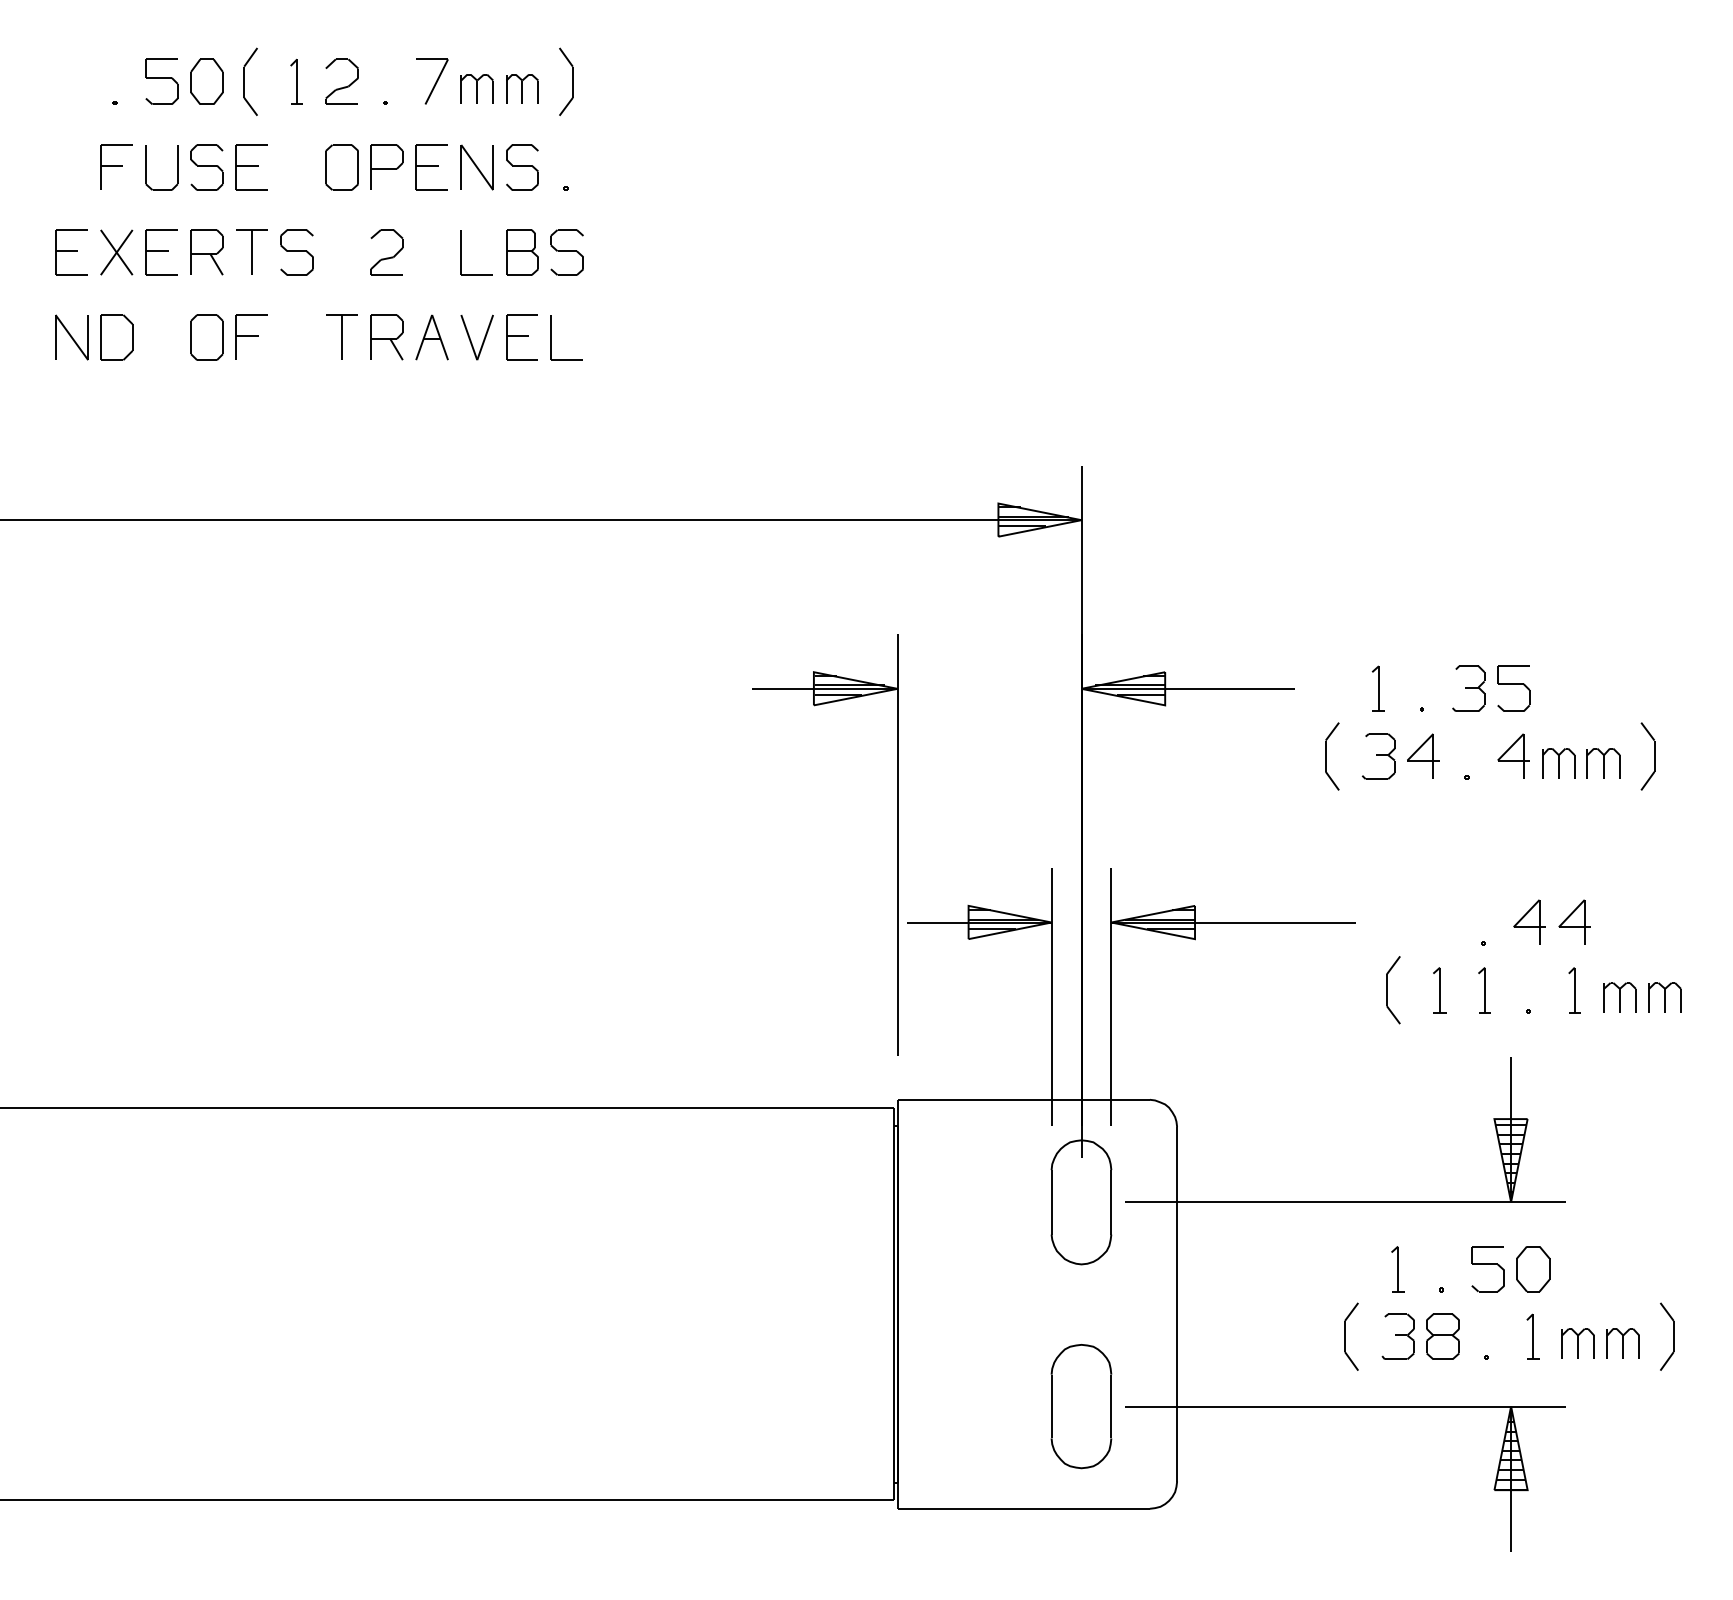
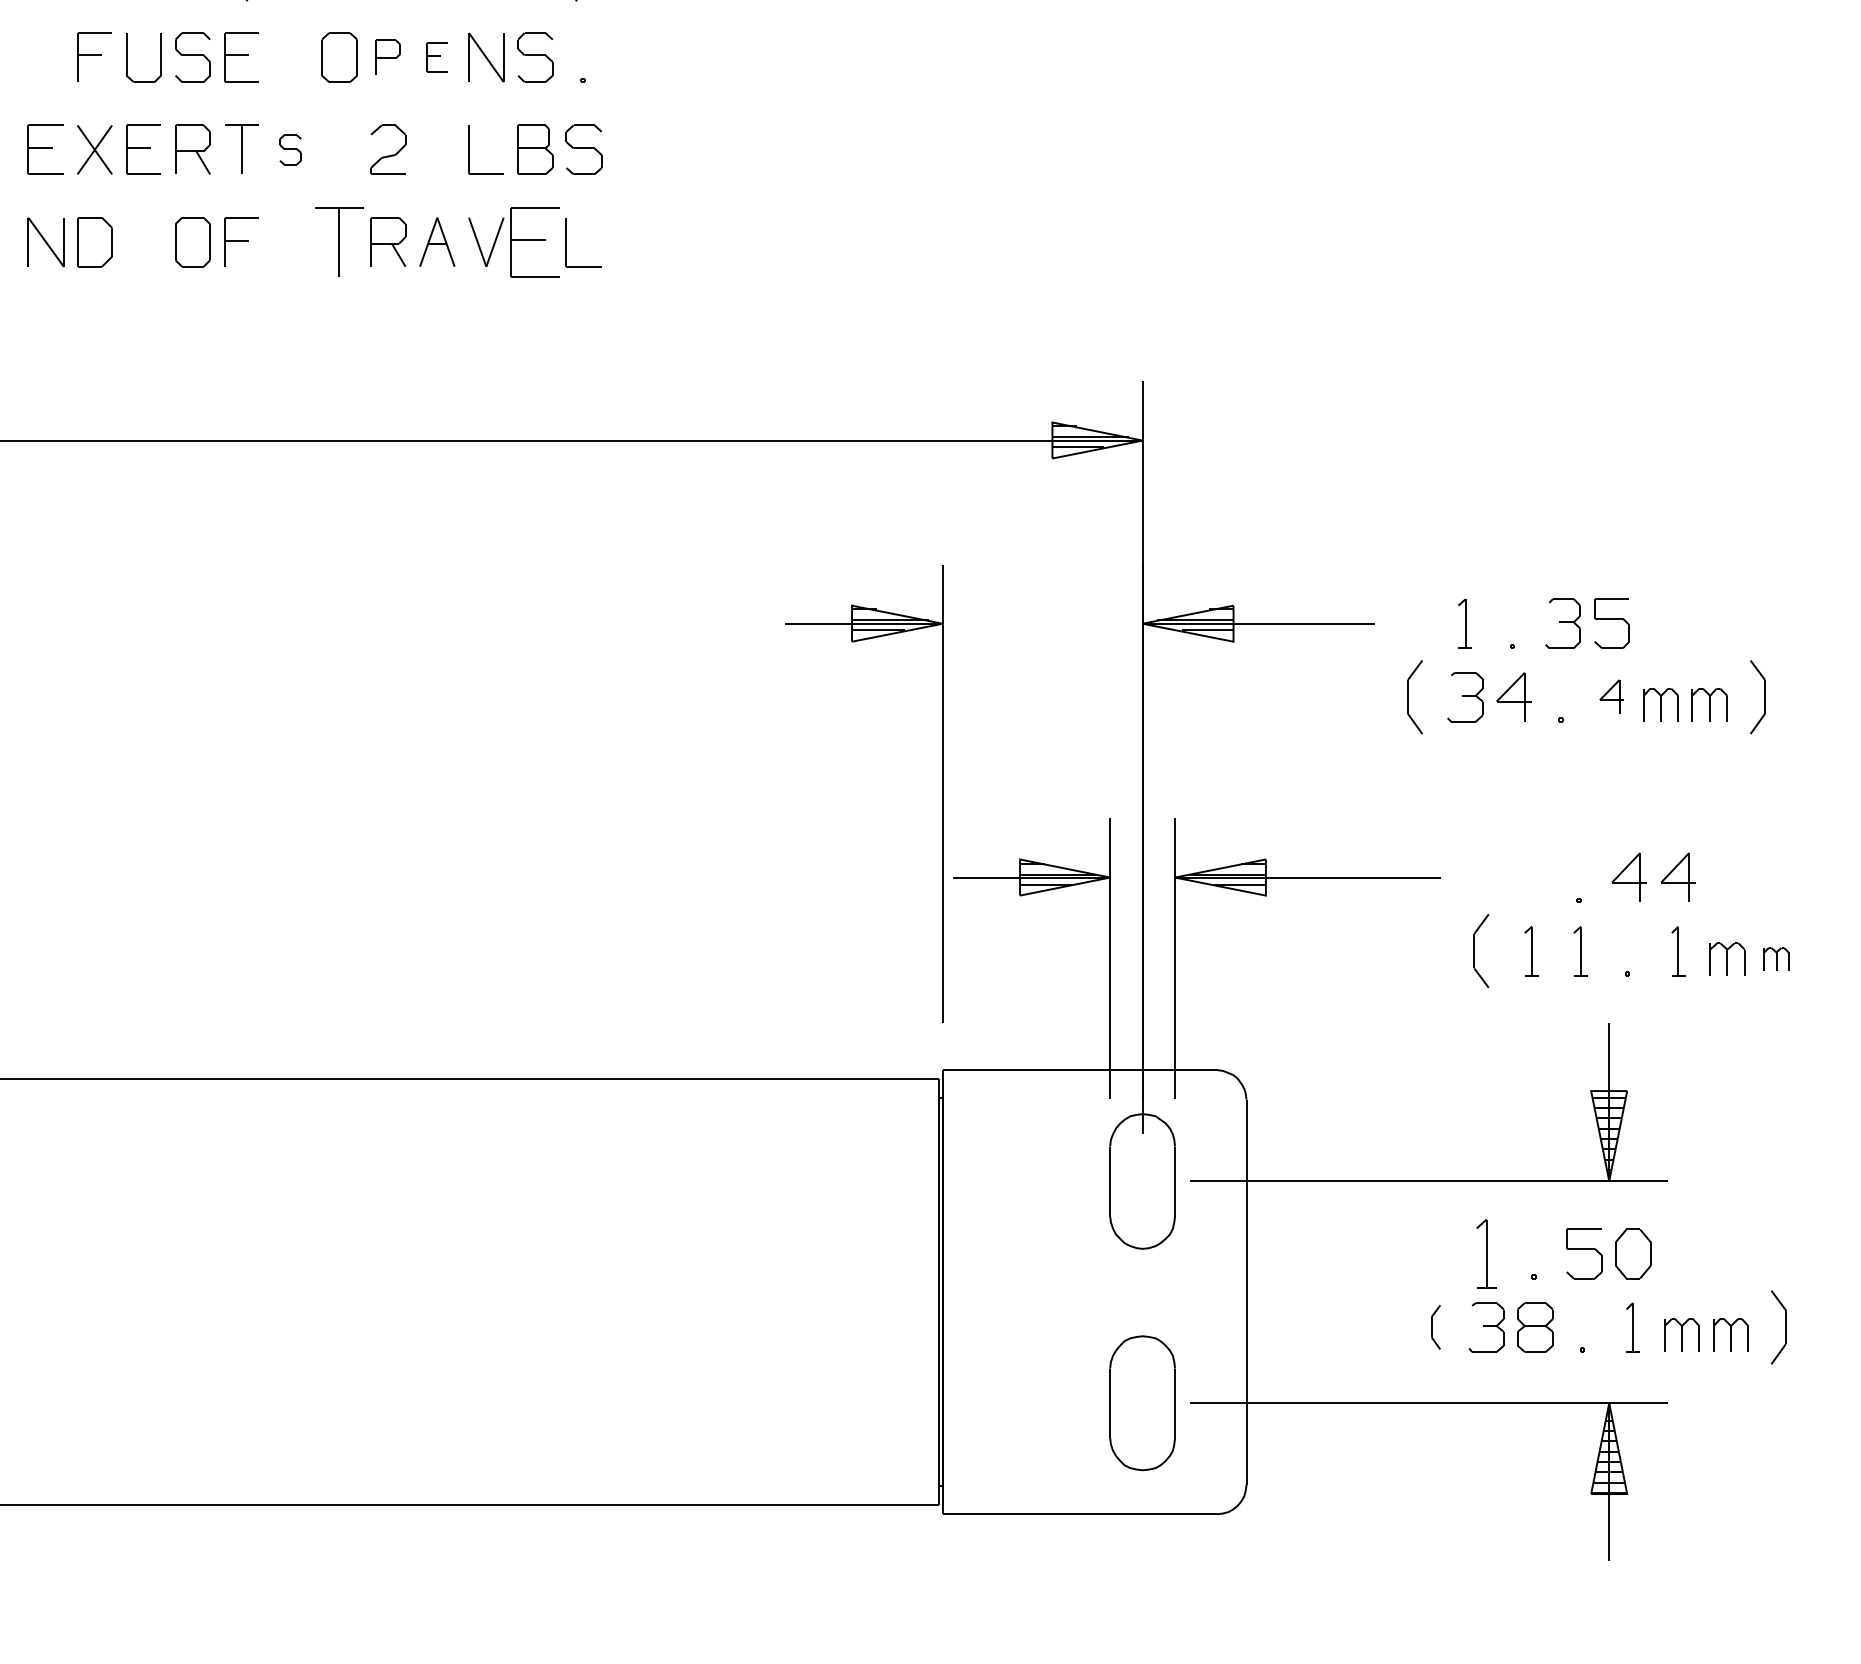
part: (386, 166) -> (387, 56), size x0.7
part: (431, 167) -> (436, 57), size x0.6
part: (296, 252) -> (290, 149), size x0.6
part: (341, 336) -> (338, 241), size x1.4
part: (521, 337) -> (534, 242), size x1.4
part: (1513, 755) -> (1611, 696), size x0.7
part: (1664, 997) -> (1775, 958), size x0.7
part: (1397, 1269) -> (1485, 1254), size x1.4
part: (1351, 1336) -> (1435, 1327), size x0.6

